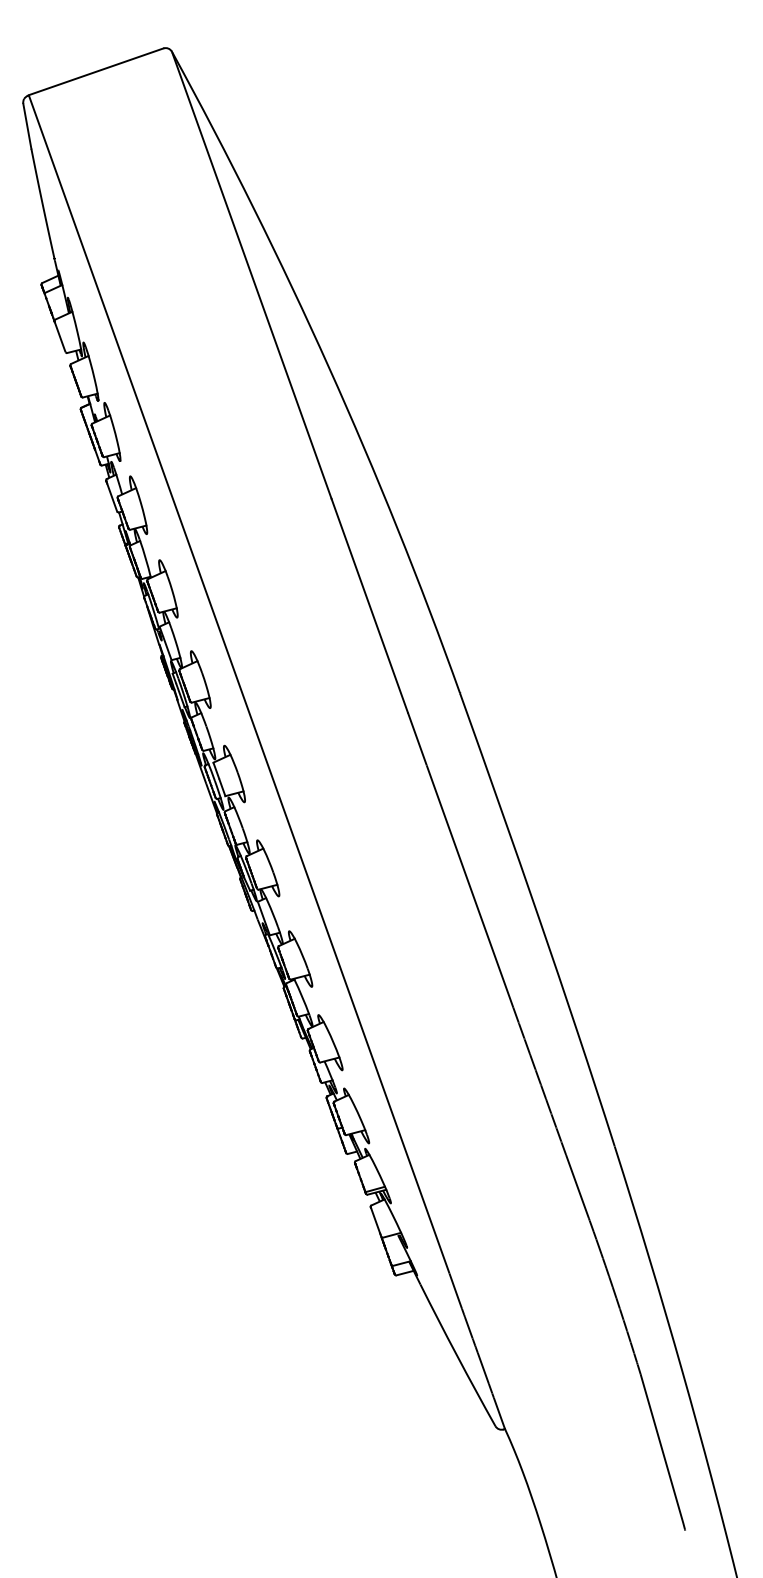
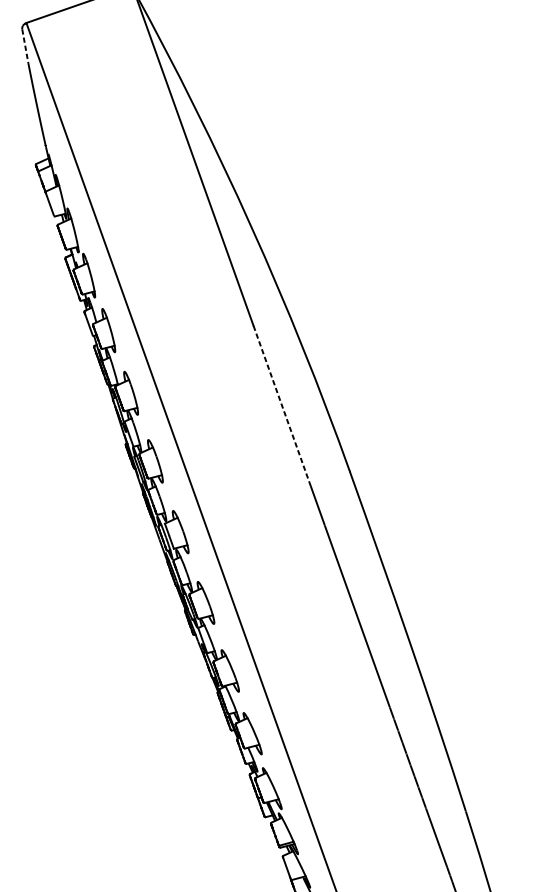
line: (27, 126) -> (25, 46), solid -> dashed
line: (369, 606) -> (281, 406), solid -> dashed

